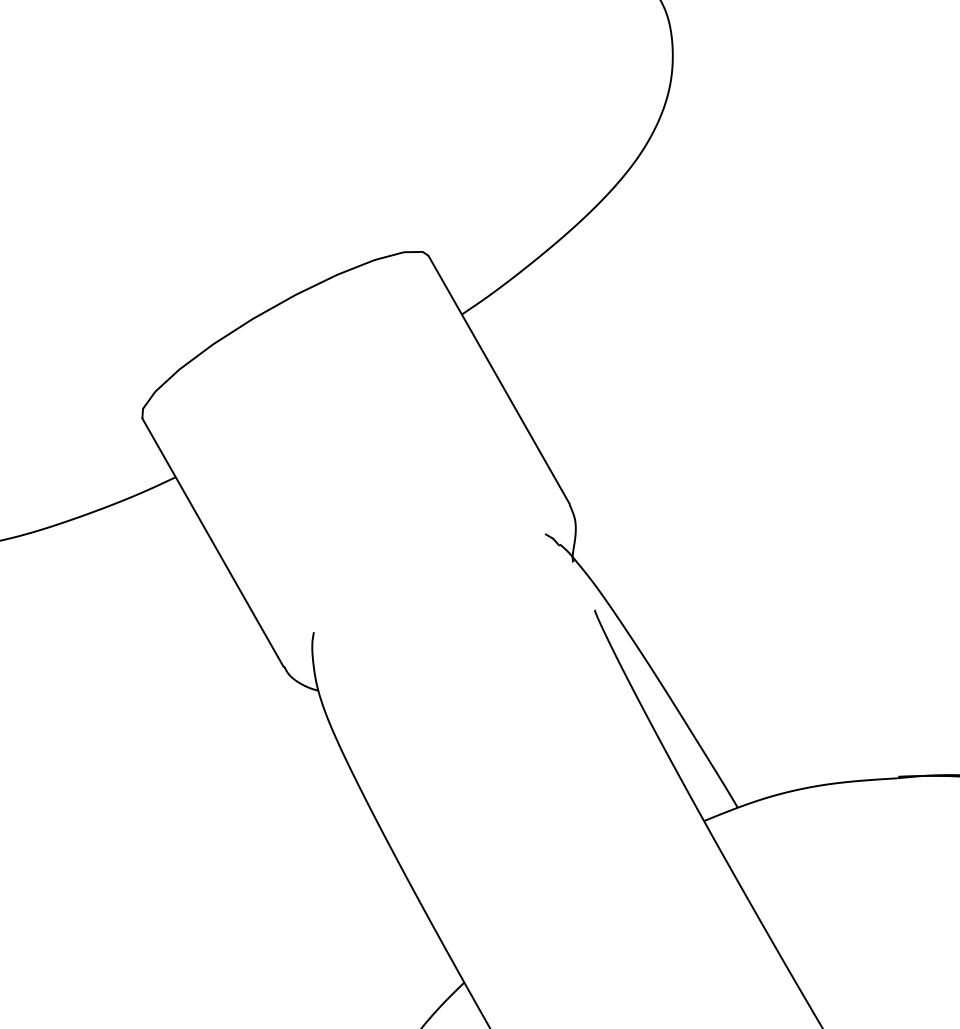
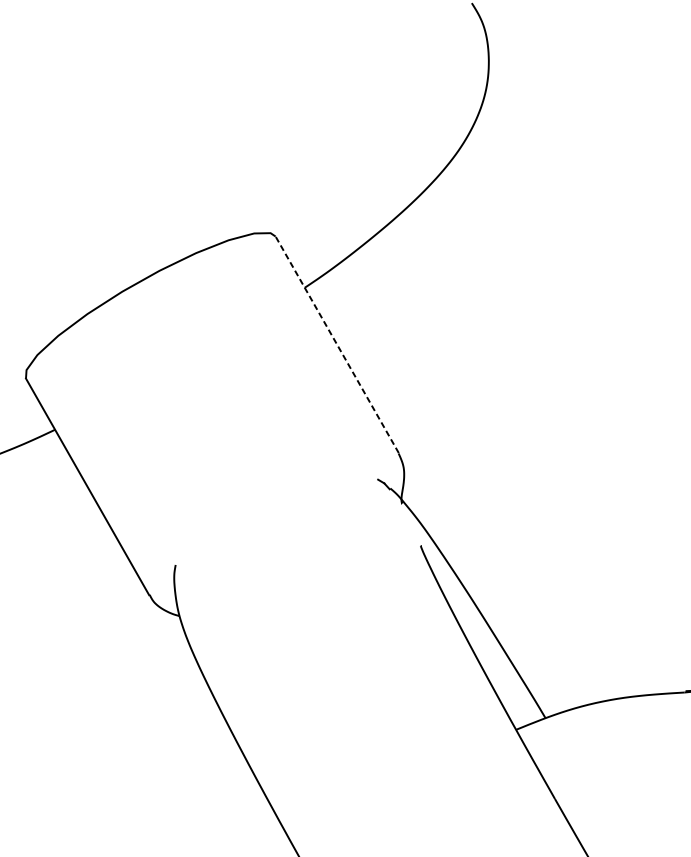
line: (499, 379) -> (337, 344), solid -> dashed

